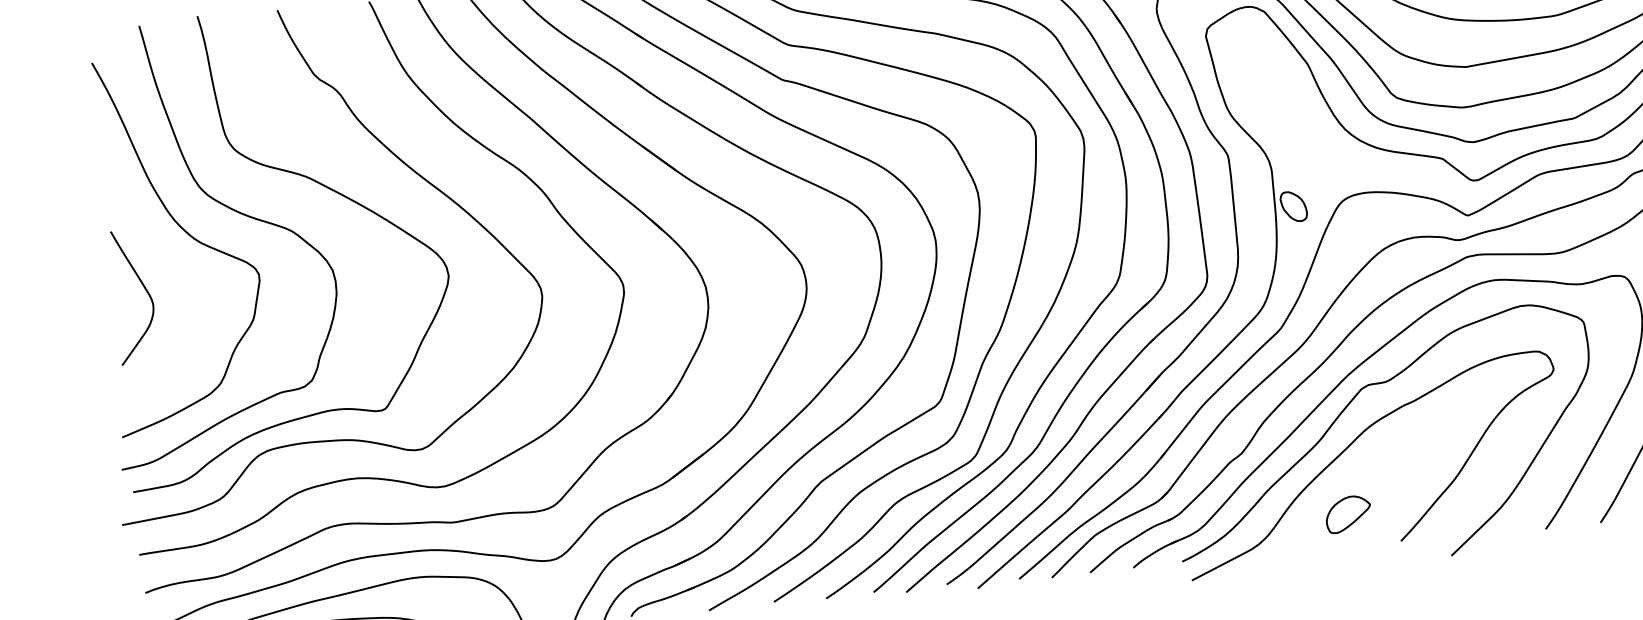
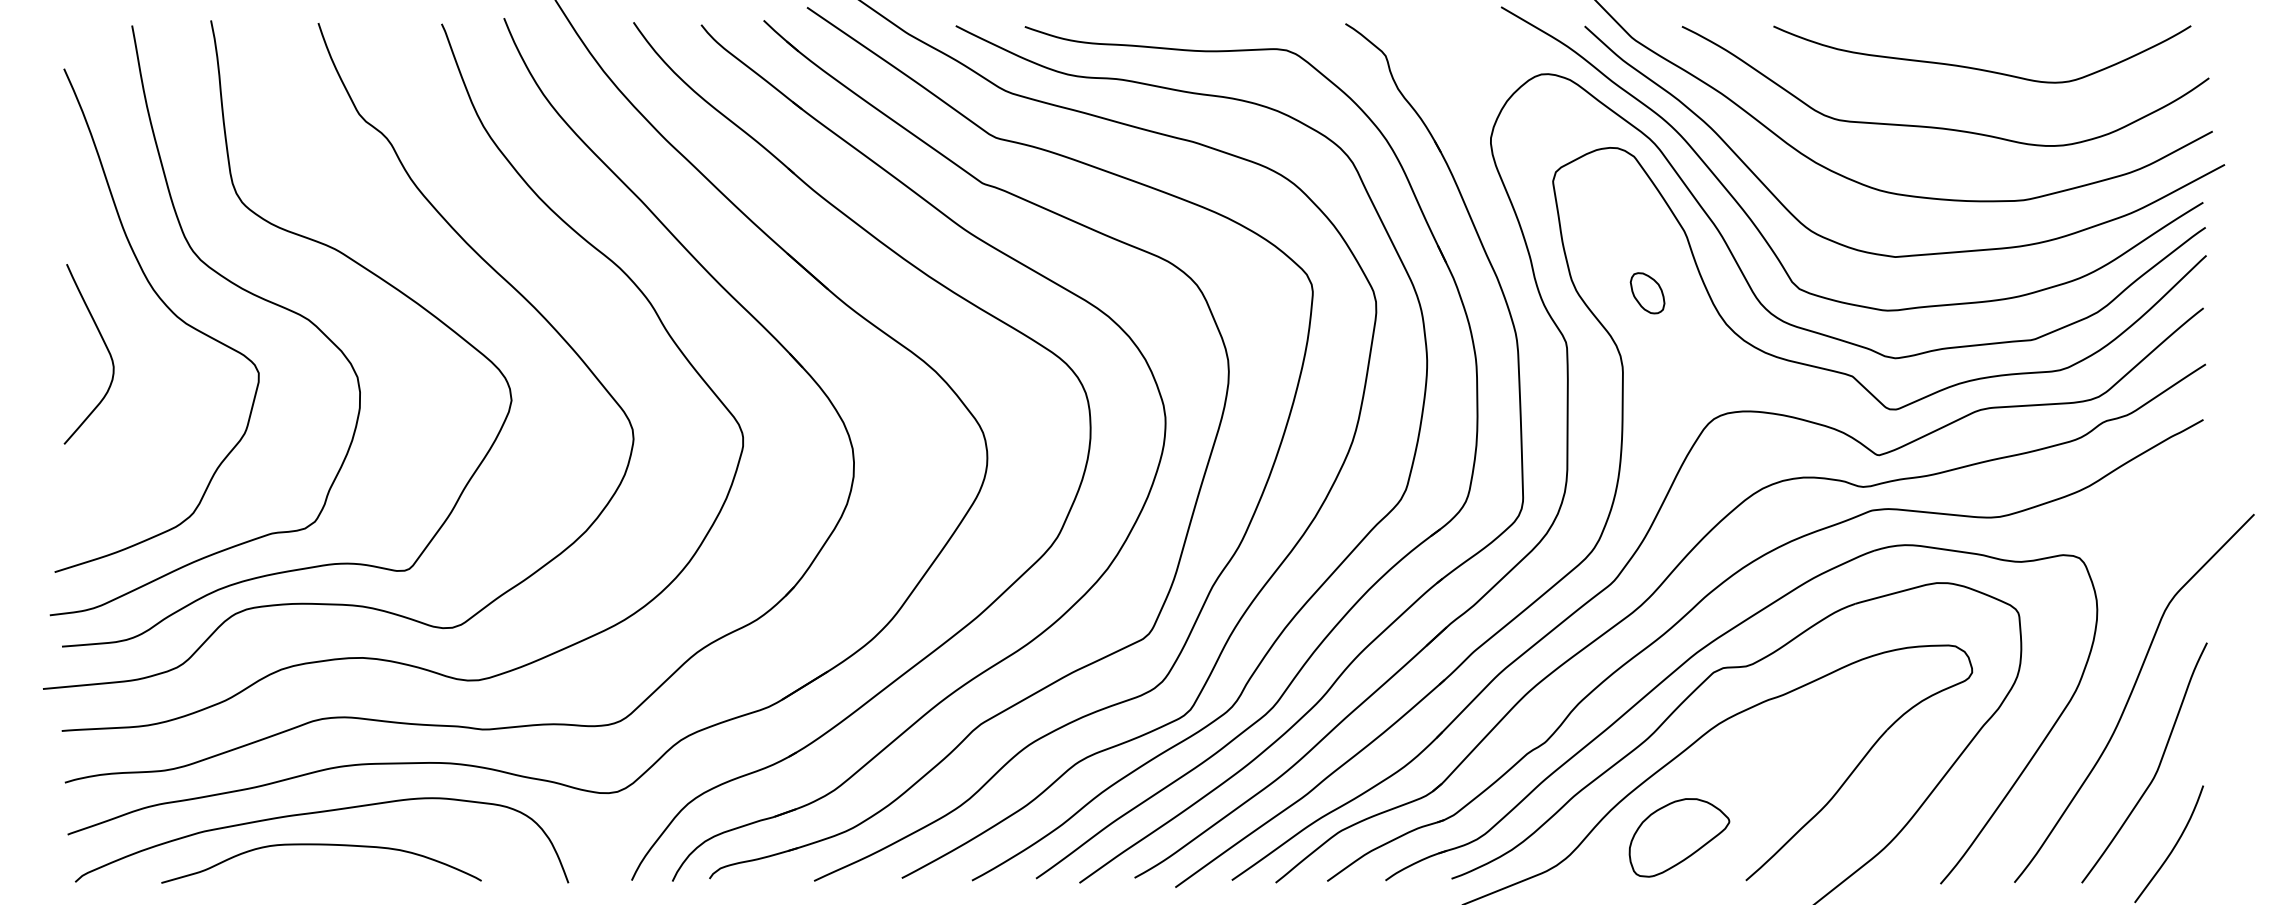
part: (1293, 206) -> (1647, 293), moved
curve: (146, 292) -> (106, 349), moved
part: (1348, 514) -> (1679, 837), size x1.67

